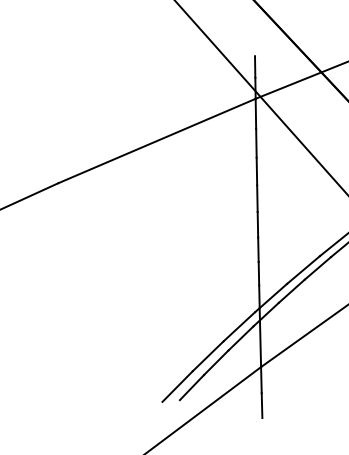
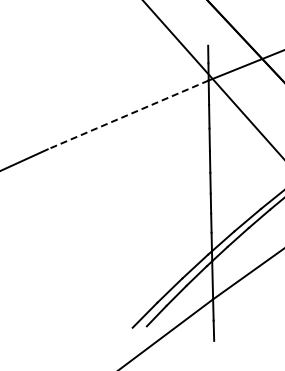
line: (157, 140) -> (128, 114), solid -> dashed

